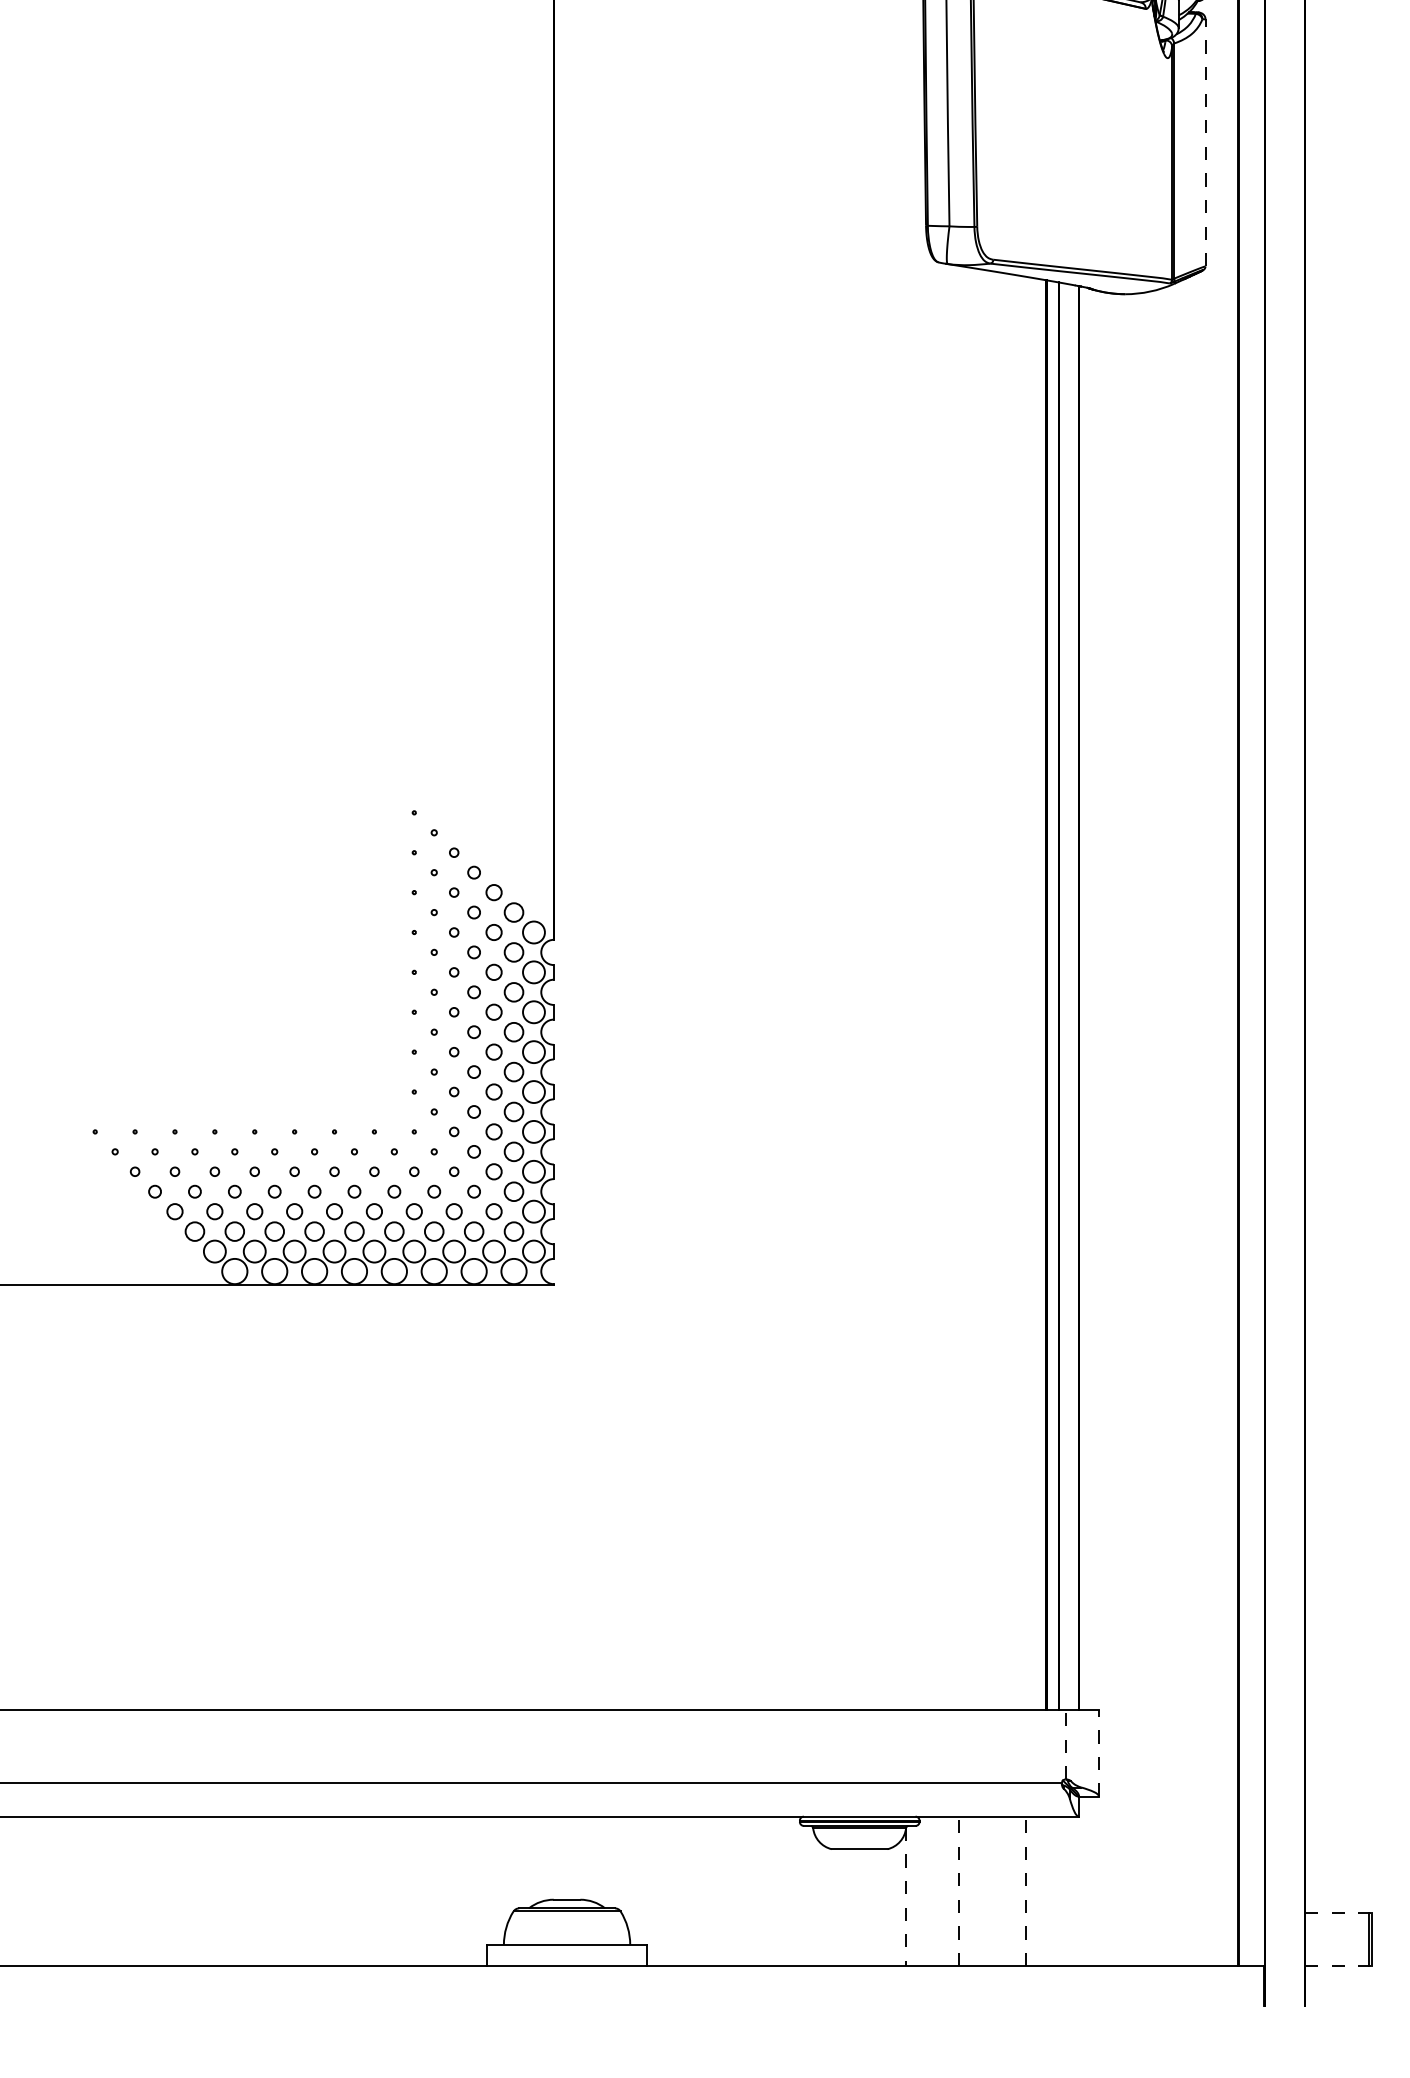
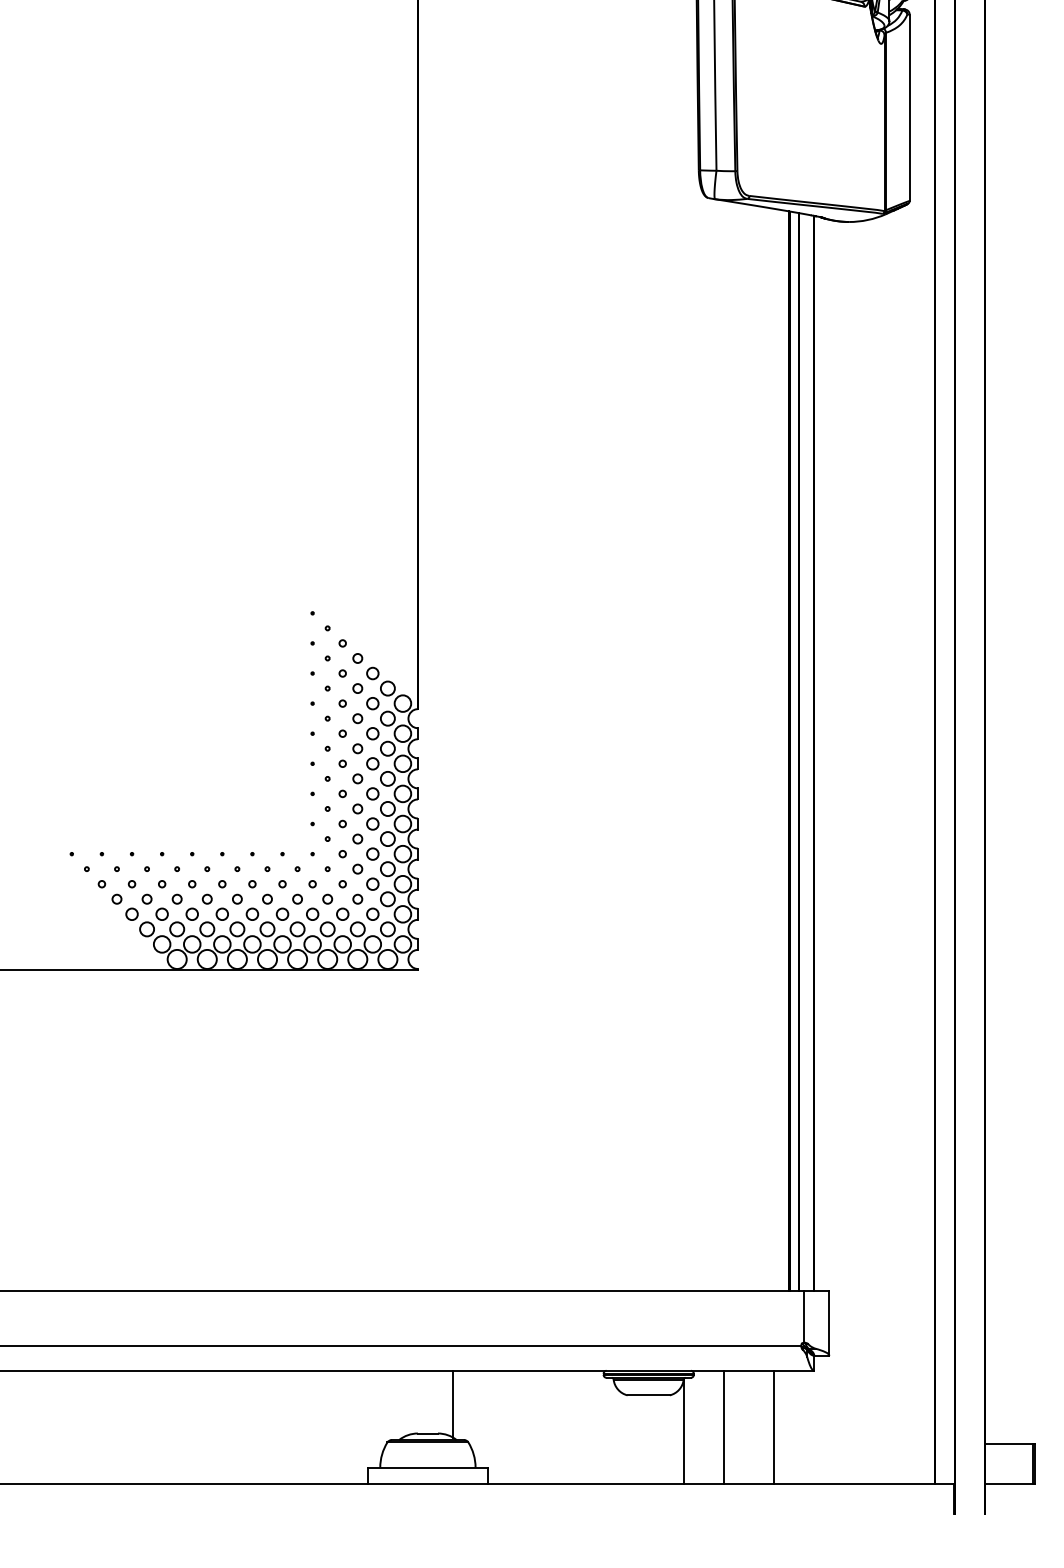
line: (1205, 142) -> (909, 107), dashed -> solid
line: (1065, 1744) -> (804, 1316), dashed -> solid
line: (1099, 1752) -> (829, 1322), dashed -> solid
line: (600, 1860) -> (453, 1403), added
line: (959, 1891) -> (724, 1427), dashed -> solid
line: (1025, 1891) -> (773, 1427), dashed -> solid
line: (906, 1897) -> (684, 1431), dashed -> solid
line: (1338, 1913) -> (1010, 1443), dashed -> solid
line: (1338, 1966) -> (1010, 1483), dashed -> solid

